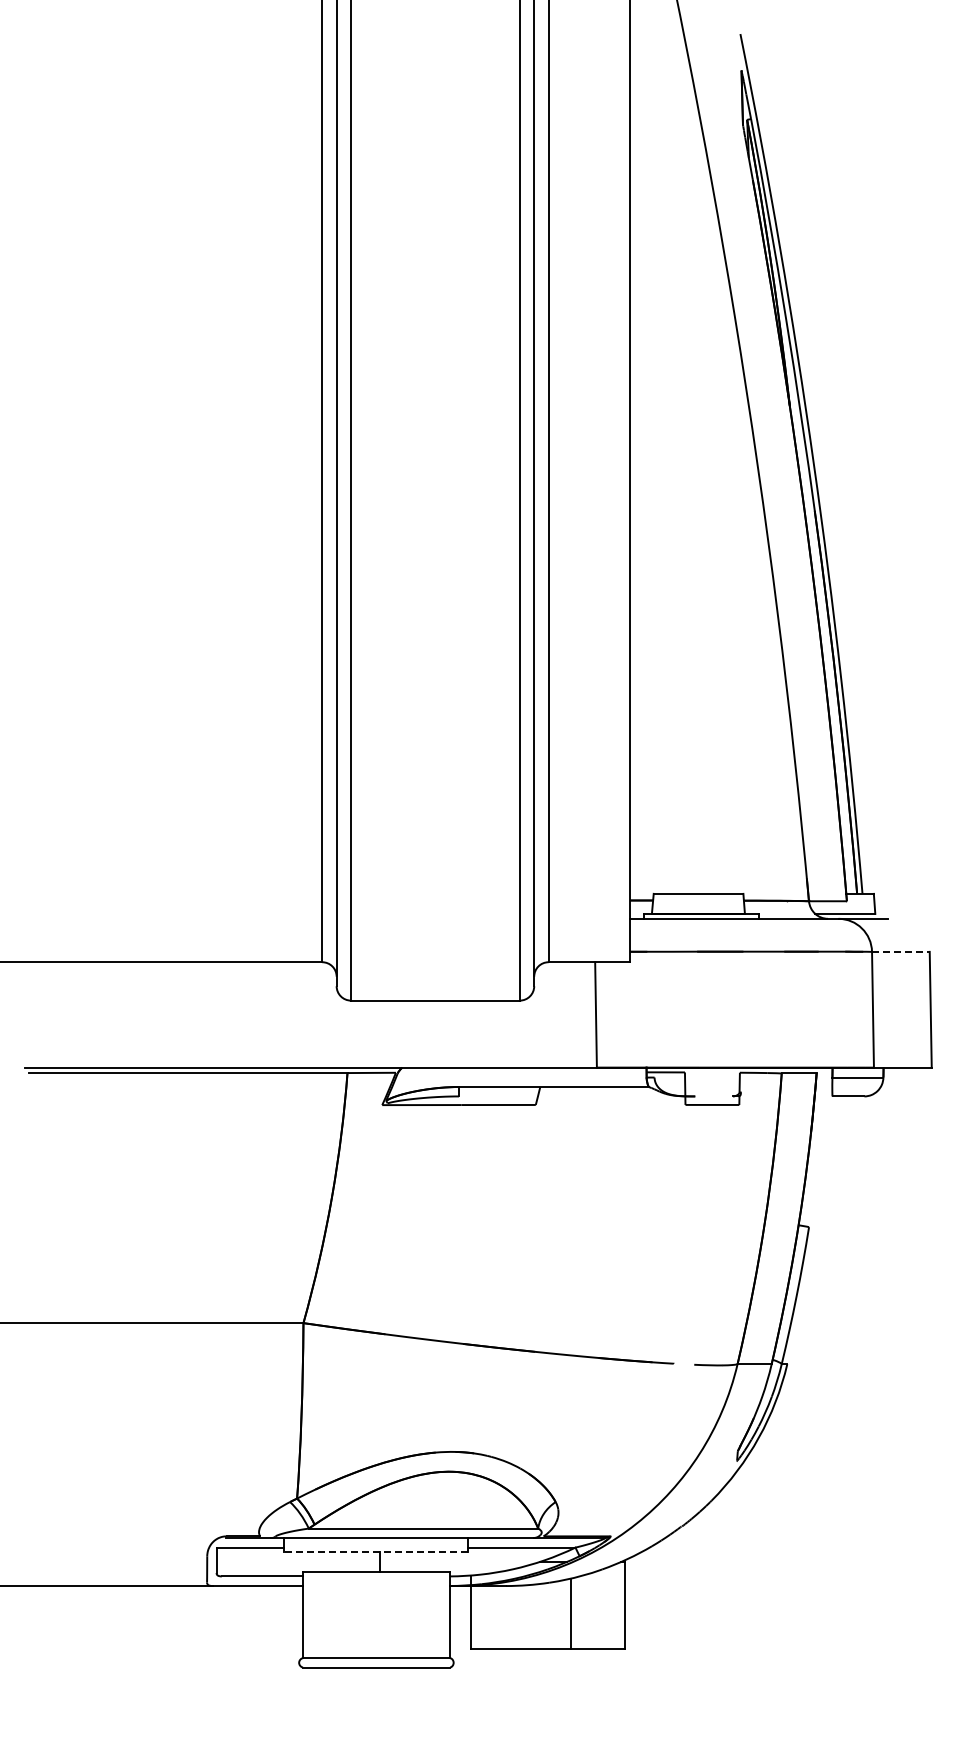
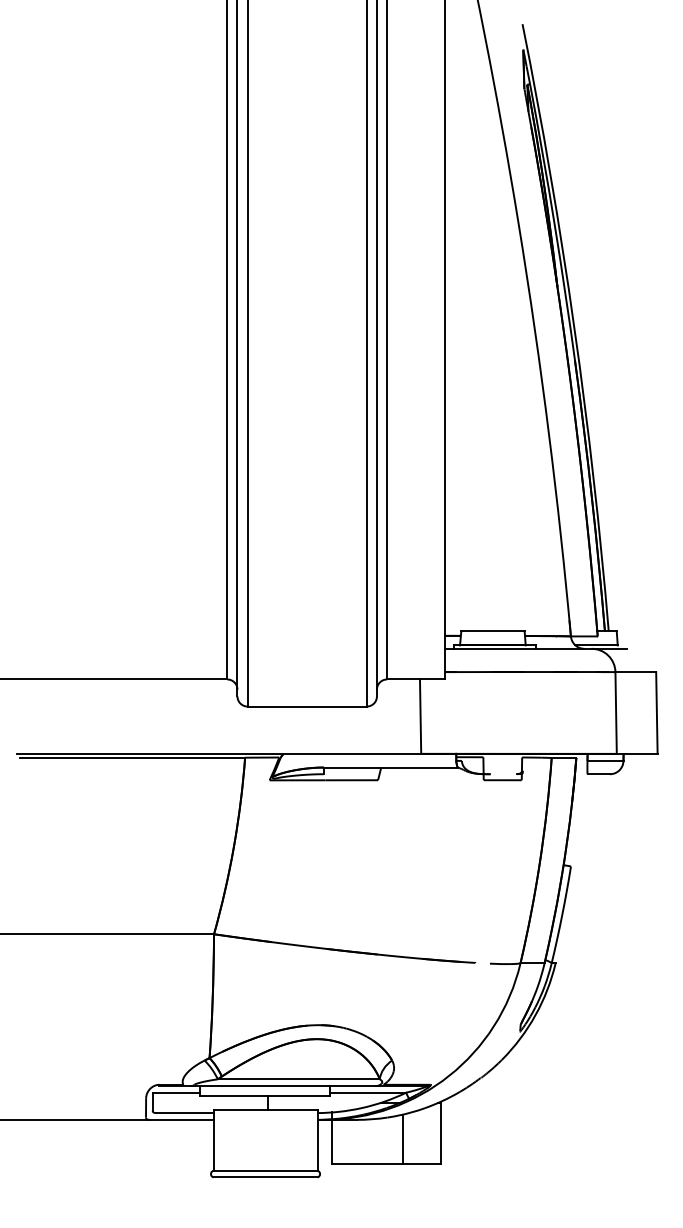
line: (900, 951) -> (635, 671), dashed -> solid
line: (375, 1552) -> (264, 1096), dashed -> solid

